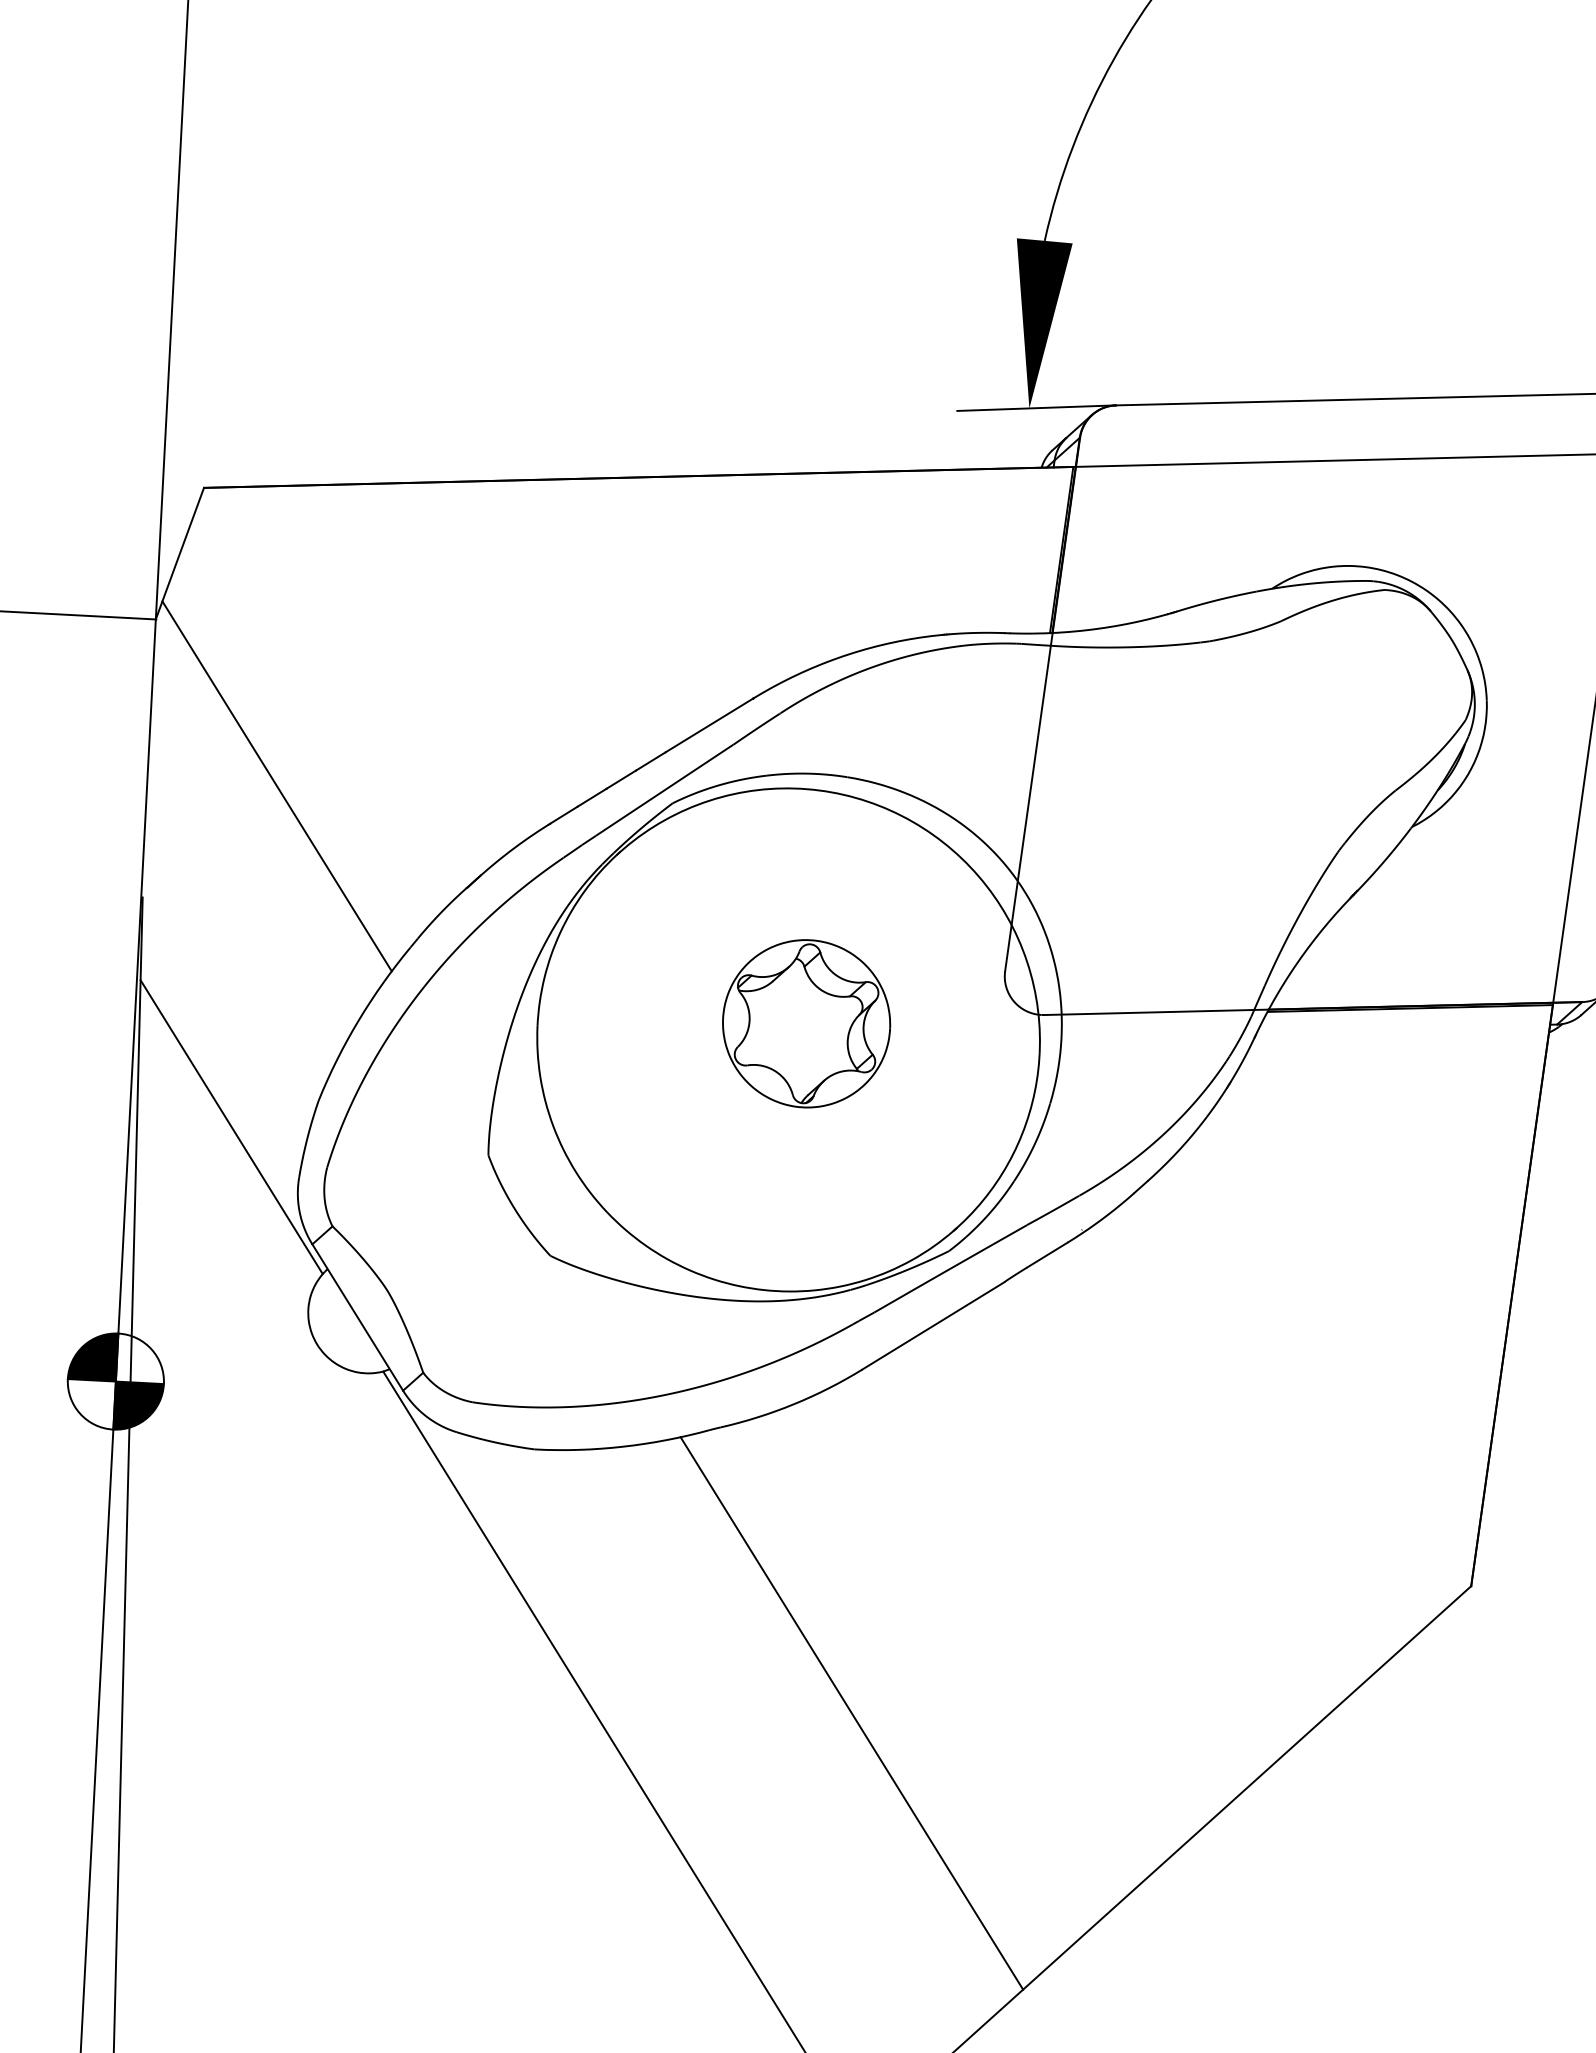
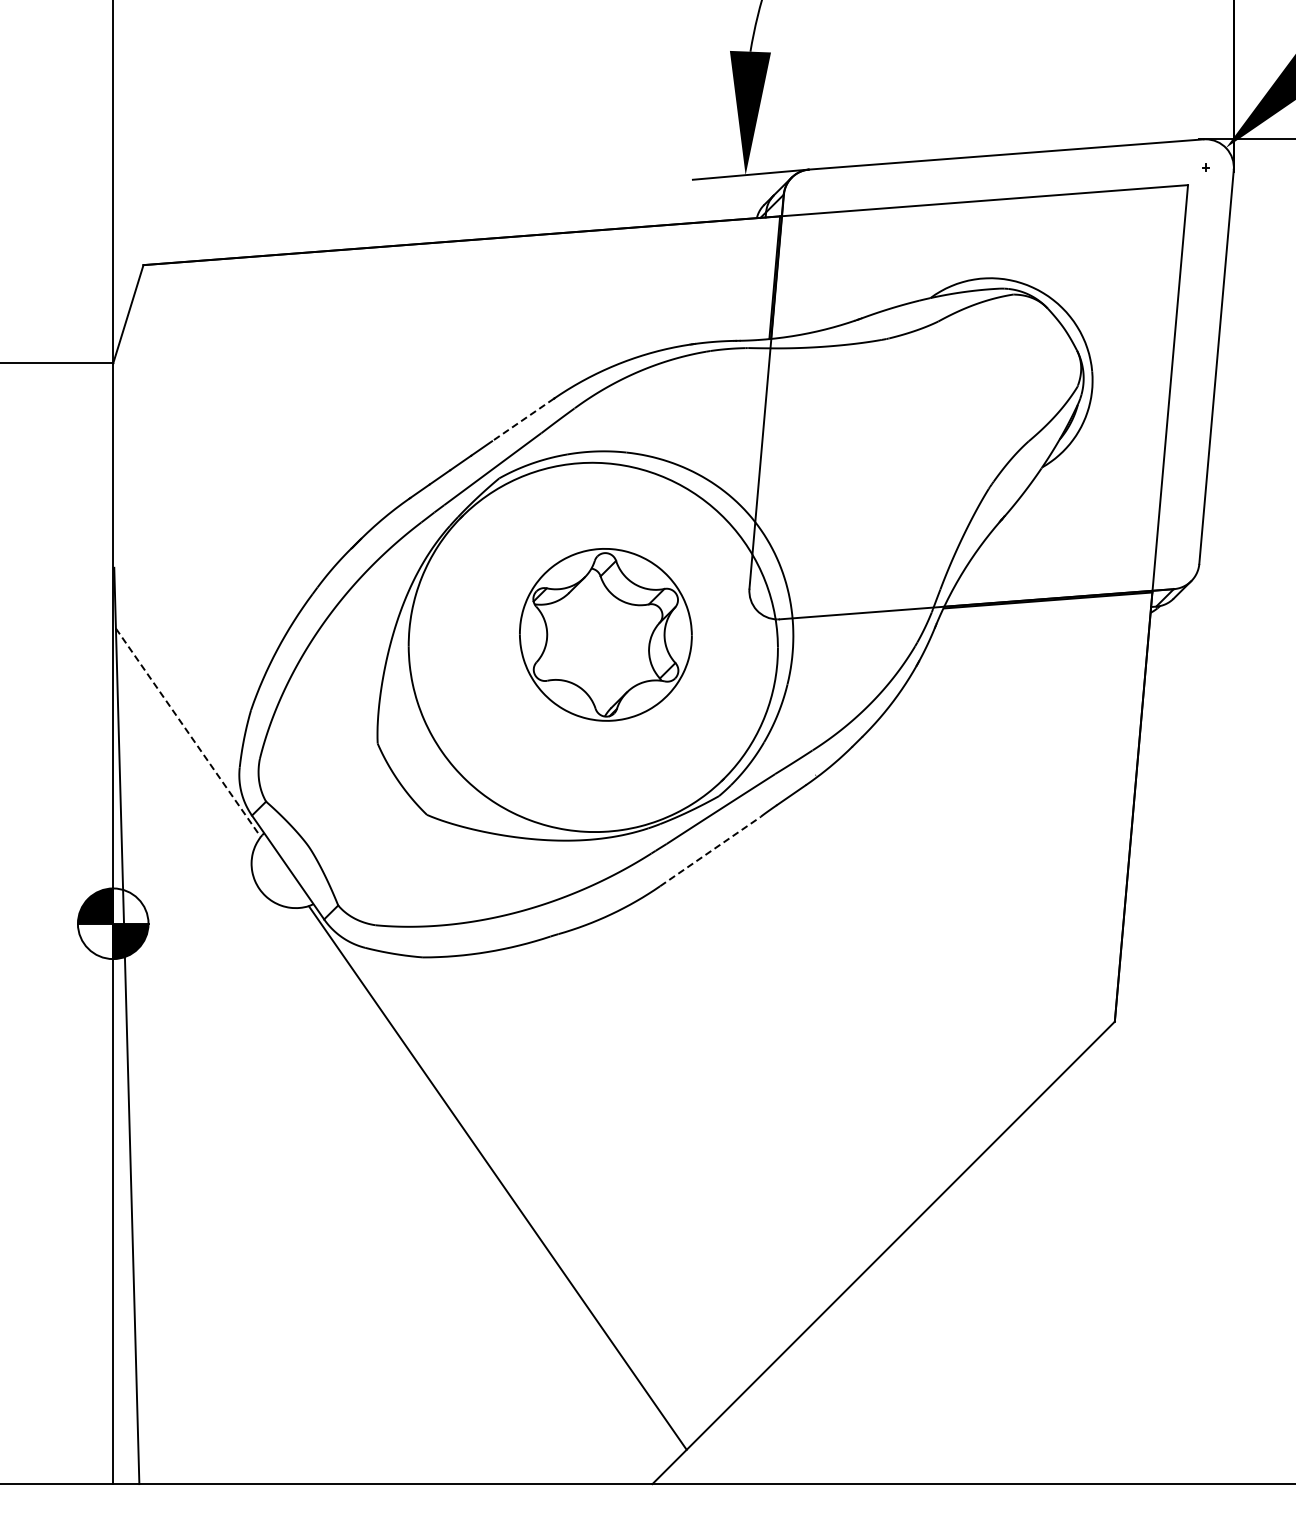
line: (709, 724) -> (523, 419), solid -> dashed
line: (277, 785) -> (208, 480), removed
part: (806, 1023) -> (605, 634), size x1.4
line: (231, 1126) -> (188, 732), solid -> dashed
line: (933, 1325) -> (710, 851), solid -> dashed
line: (851, 1712) -> (665, 1138), removed

